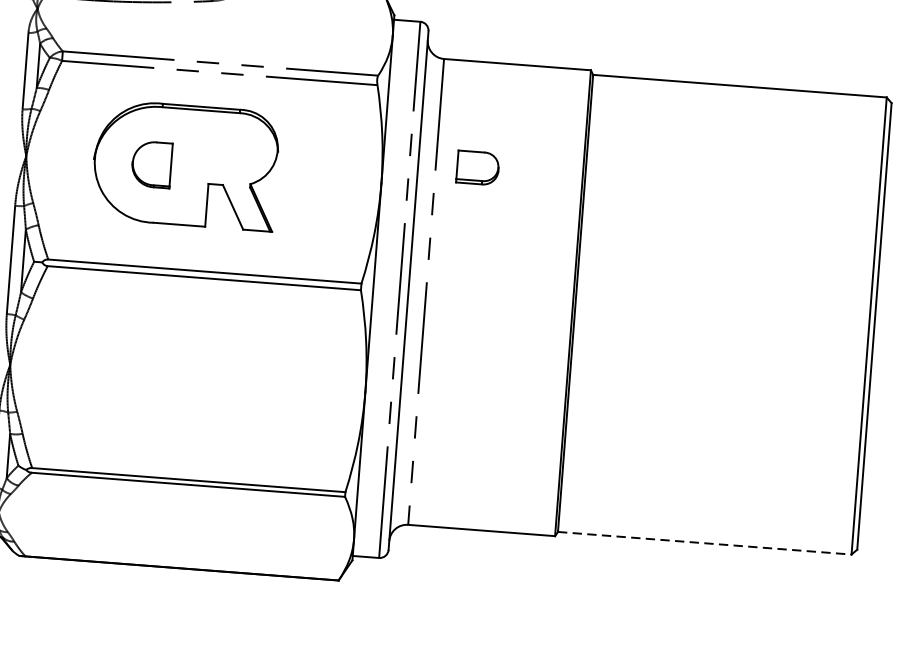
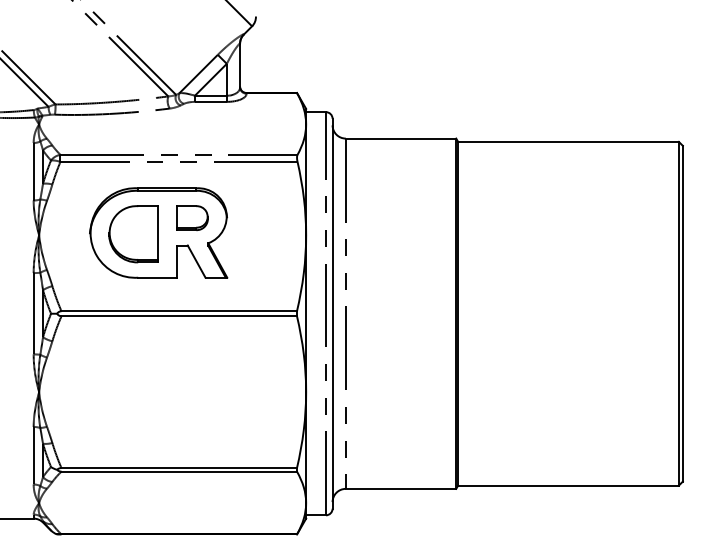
part: (151, 164) -> (133, 234), size x1.67
part: (478, 168) -> (192, 218), moved
line: (706, 543) -> (569, 485), dashed -> solid

